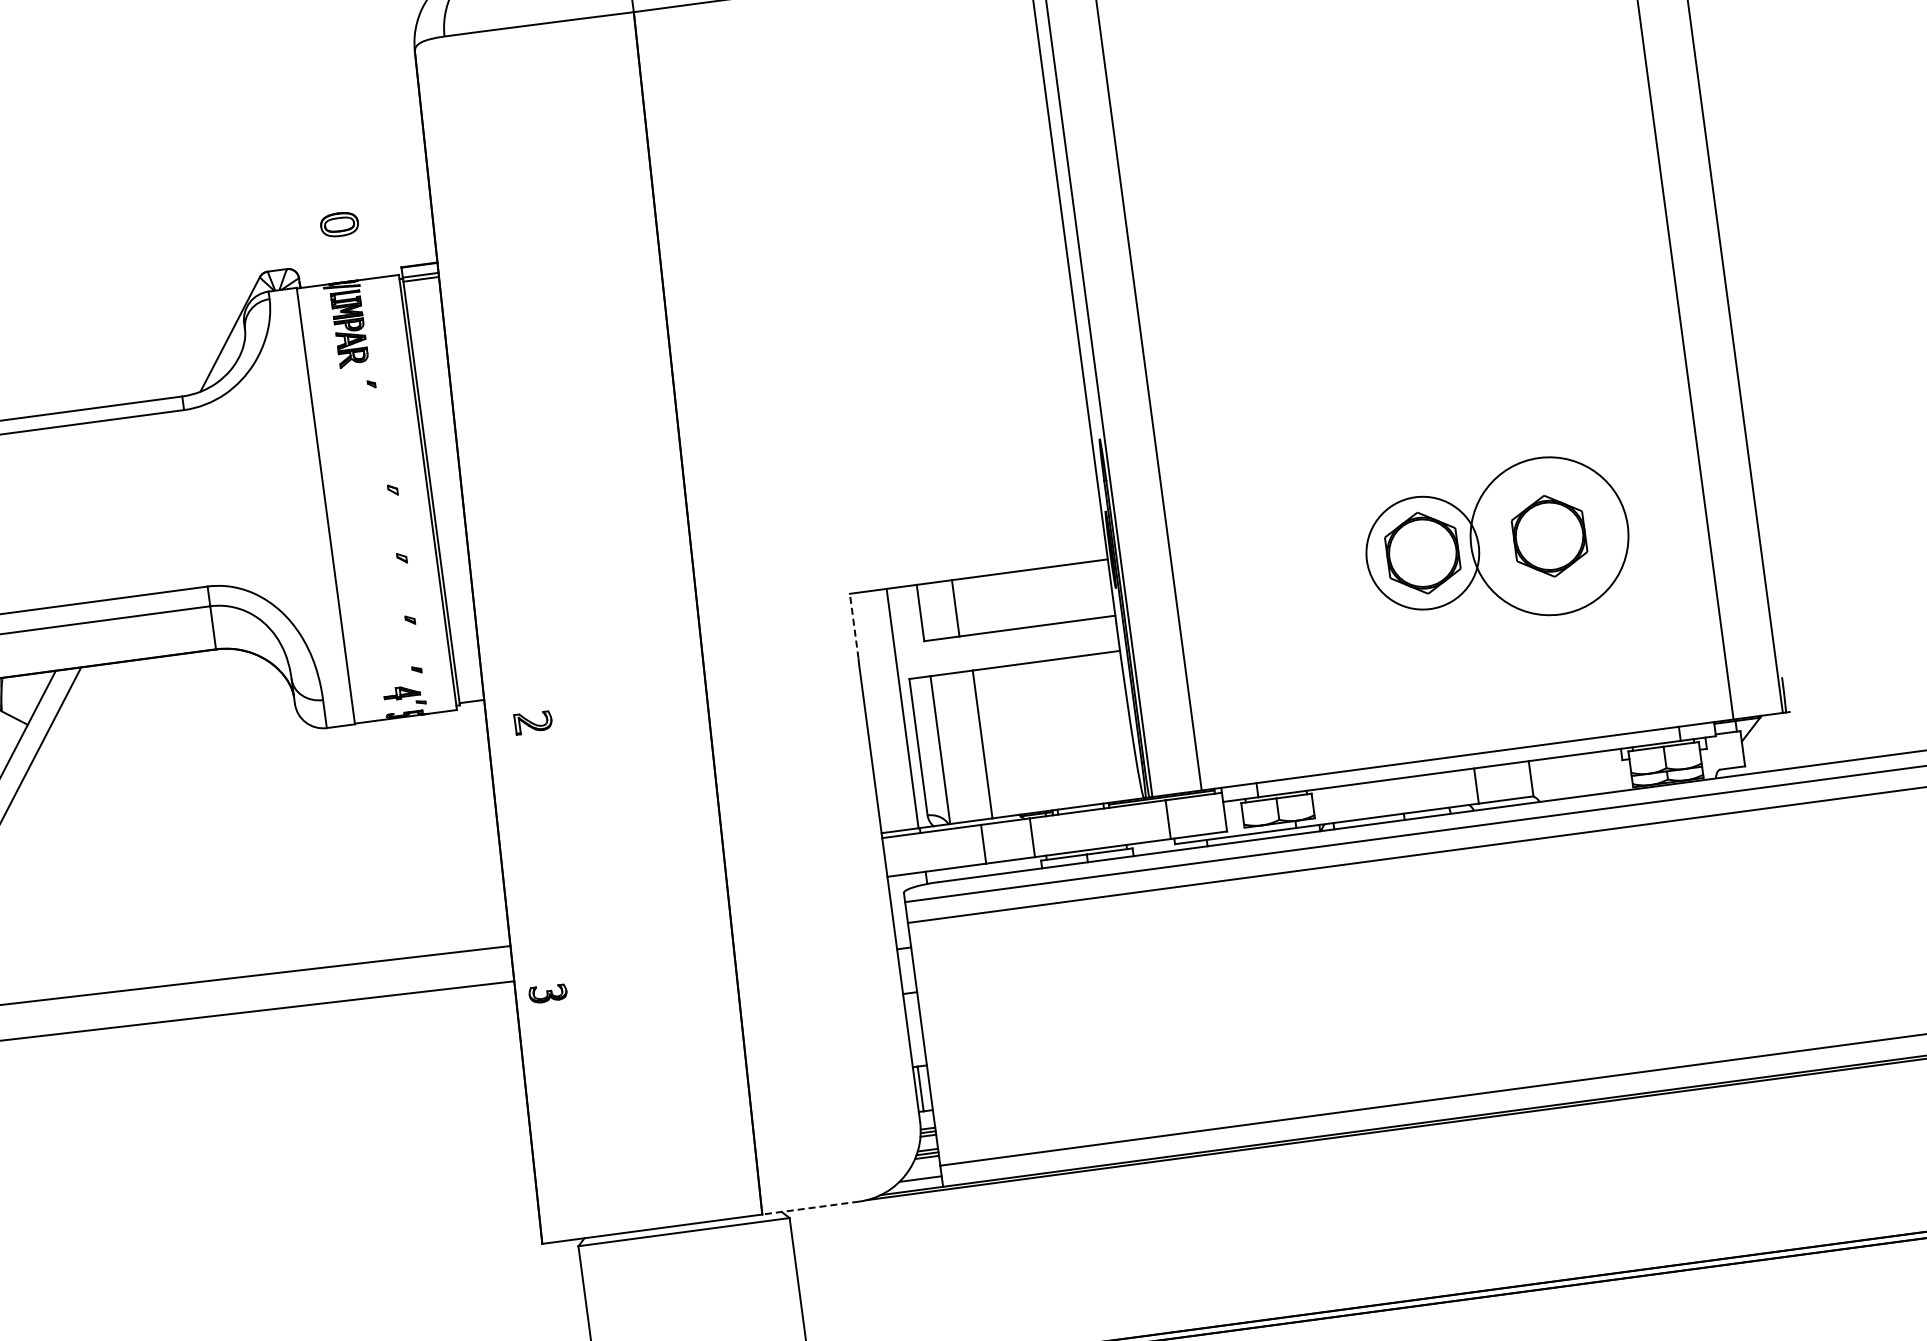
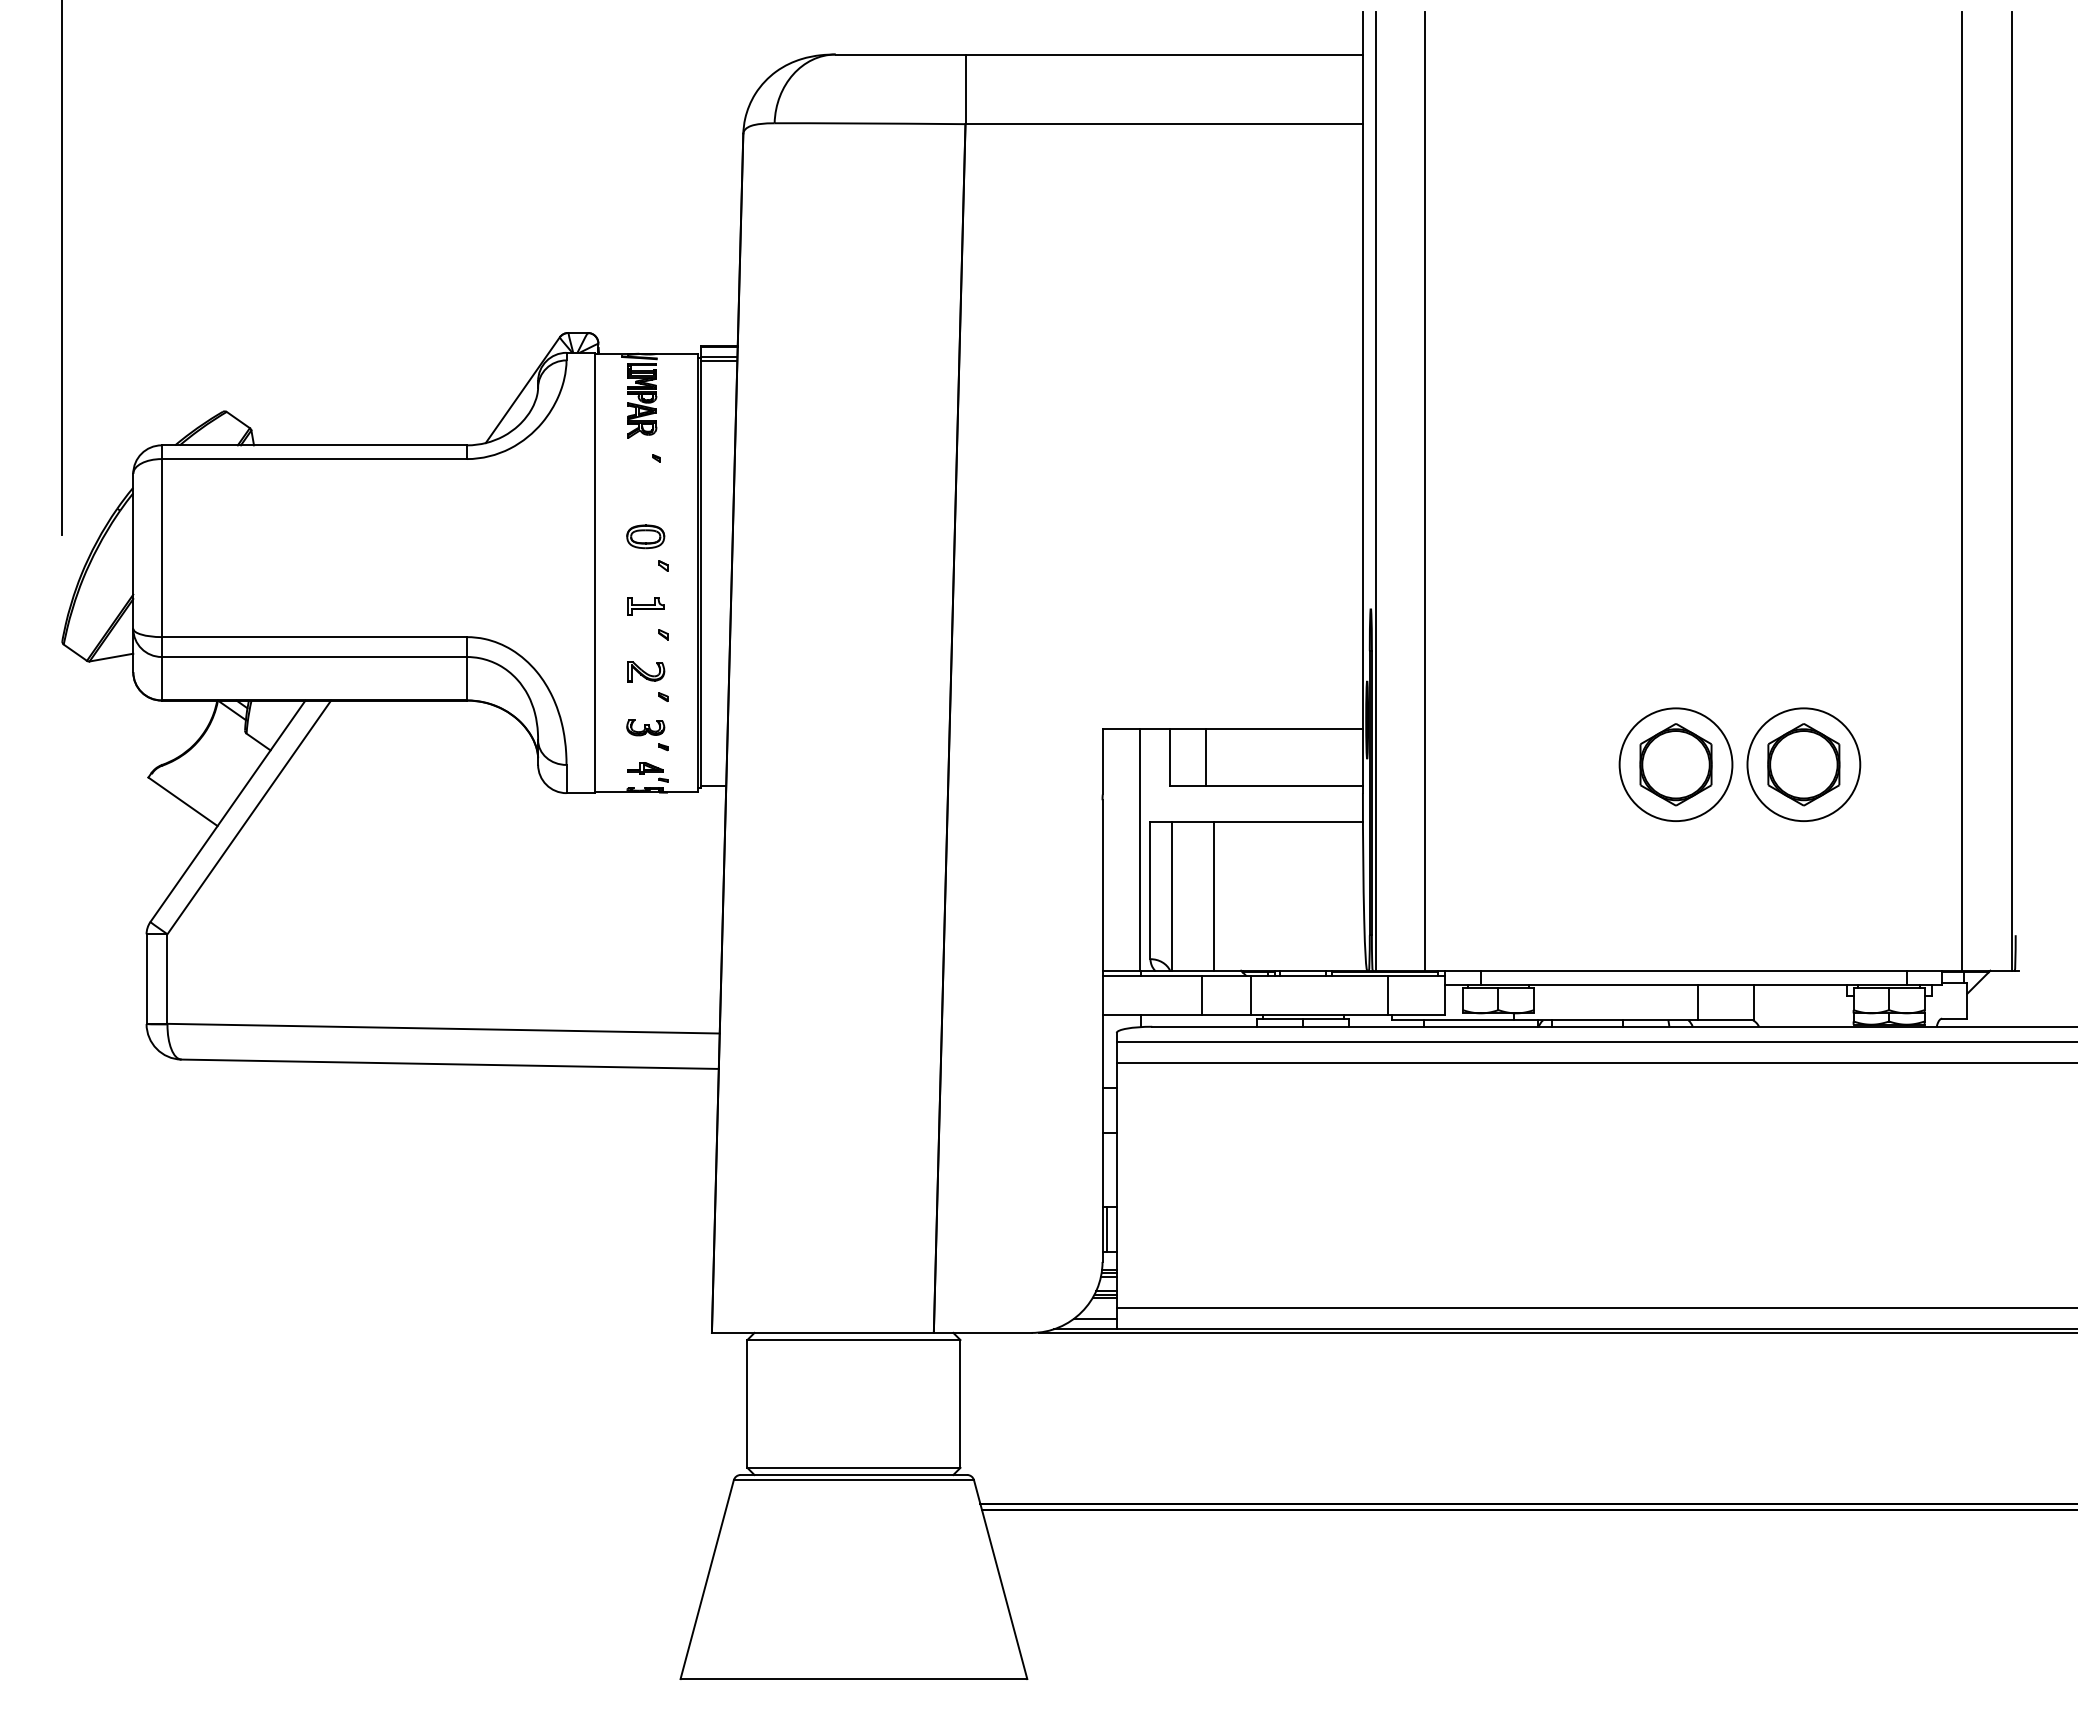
part: (339, 224) -> (645, 536), moved
part: (380, 532) -> (645, 606), added
circle: (1549, 536) -> (1803, 764), size x0.71
line: (853, 625) -> (1102, 761), dashed -> solid
part: (533, 721) -> (646, 671), moved
part: (547, 993) -> (645, 727), moved
line: (810, 1207) -> (982, 1332), dashed -> solid

